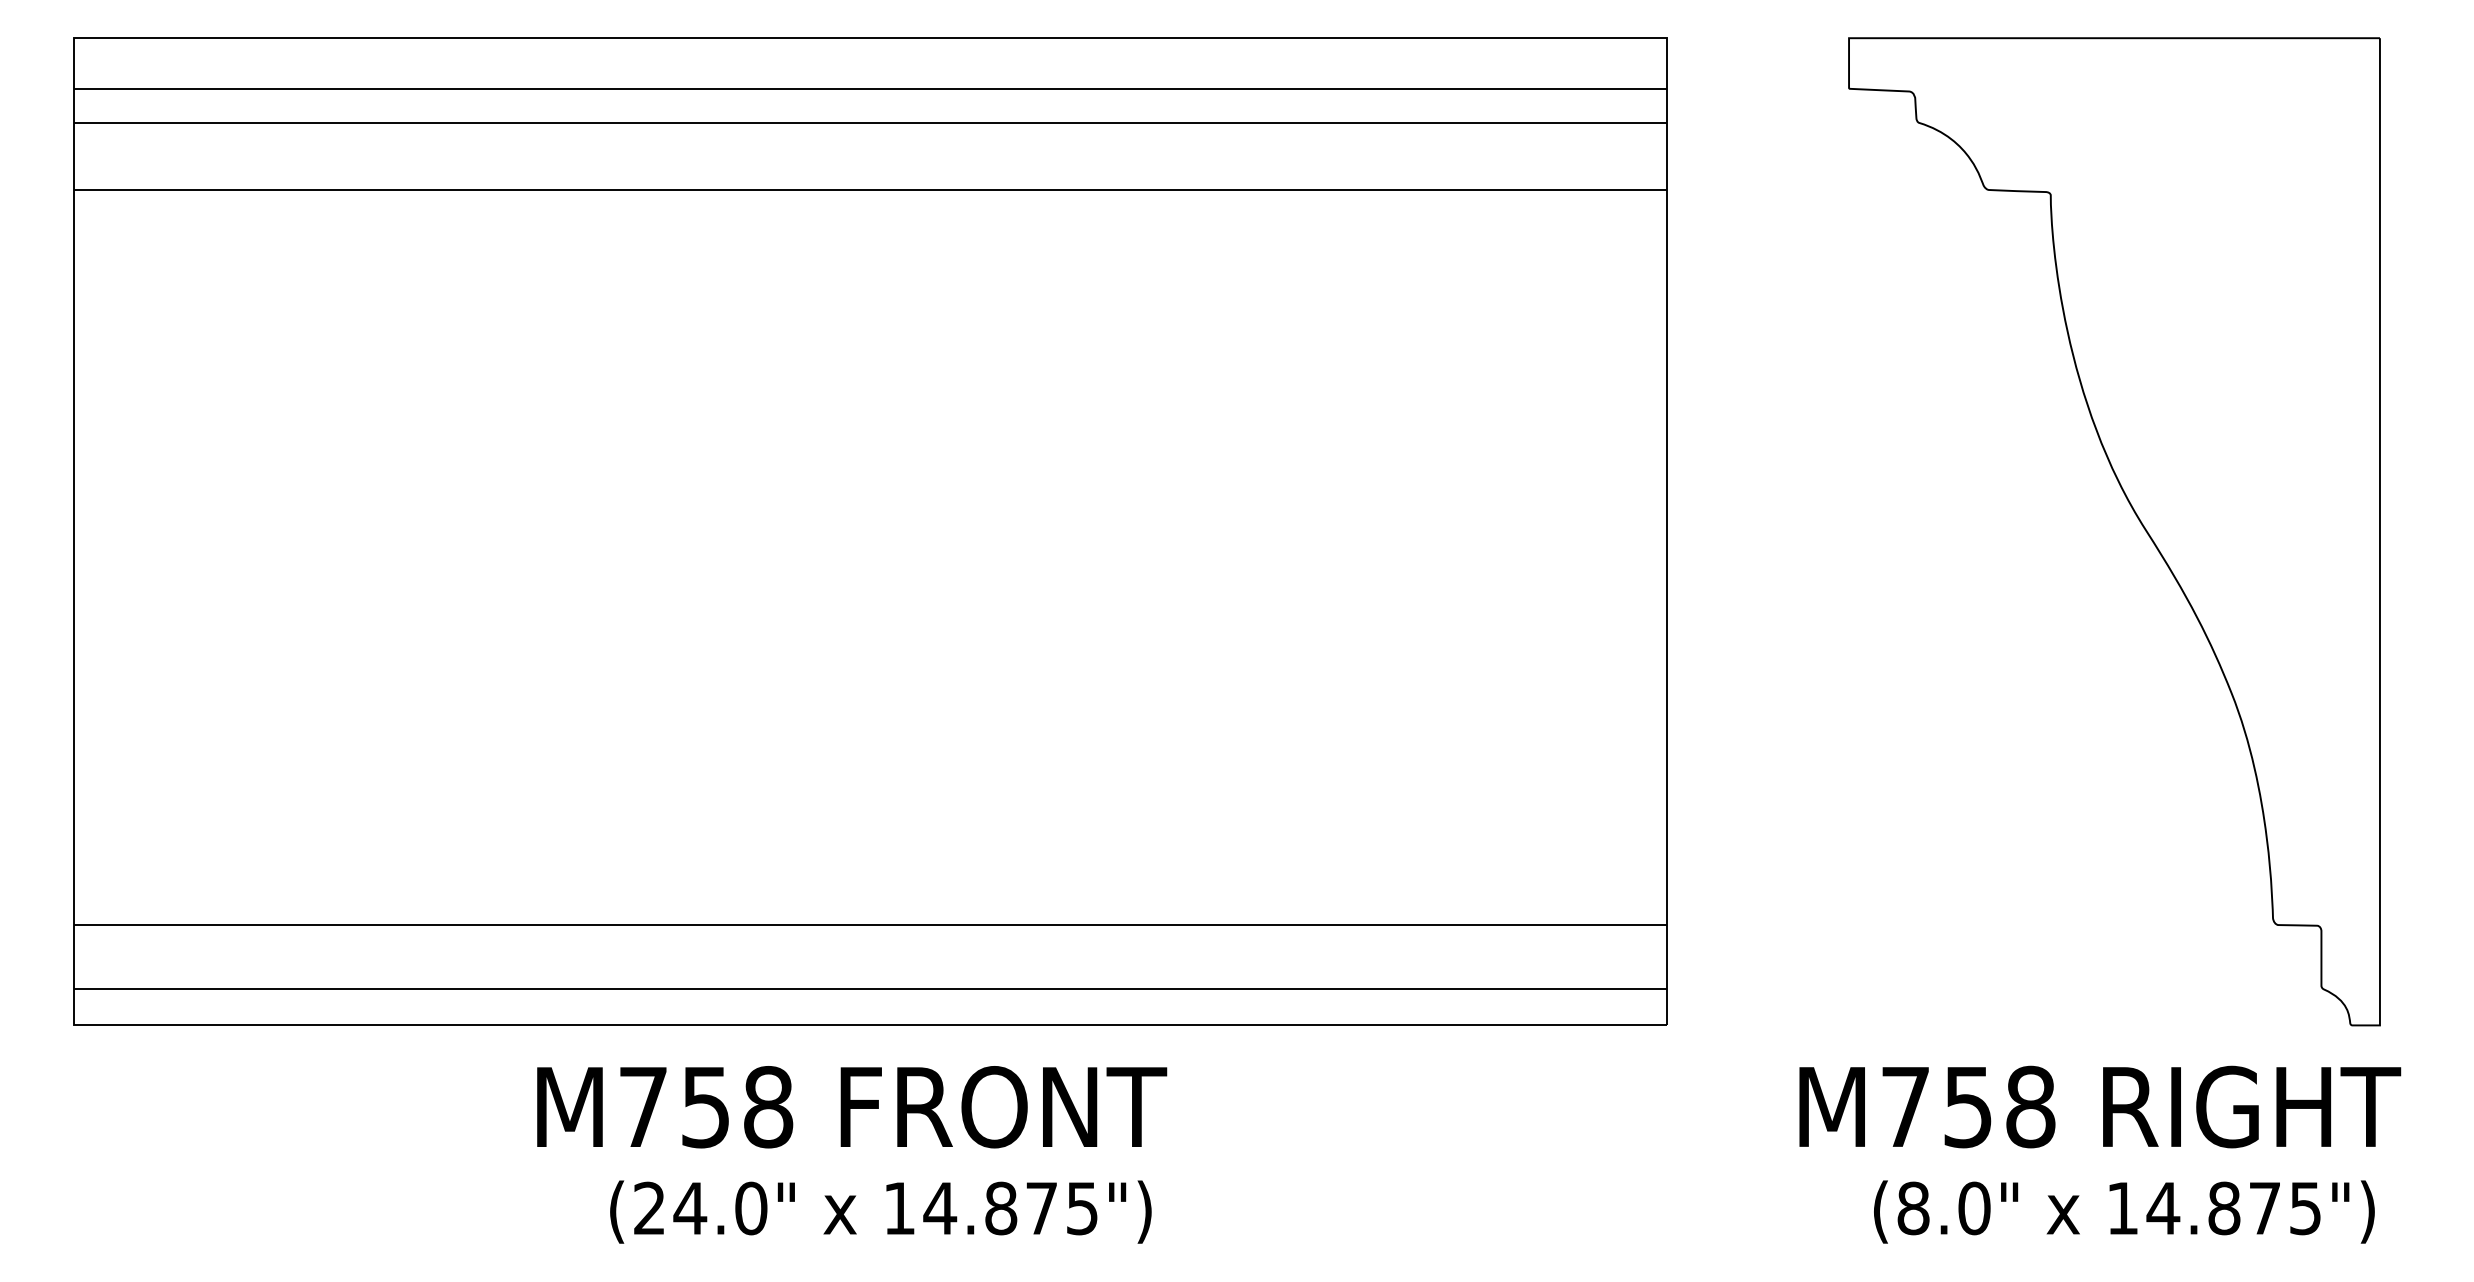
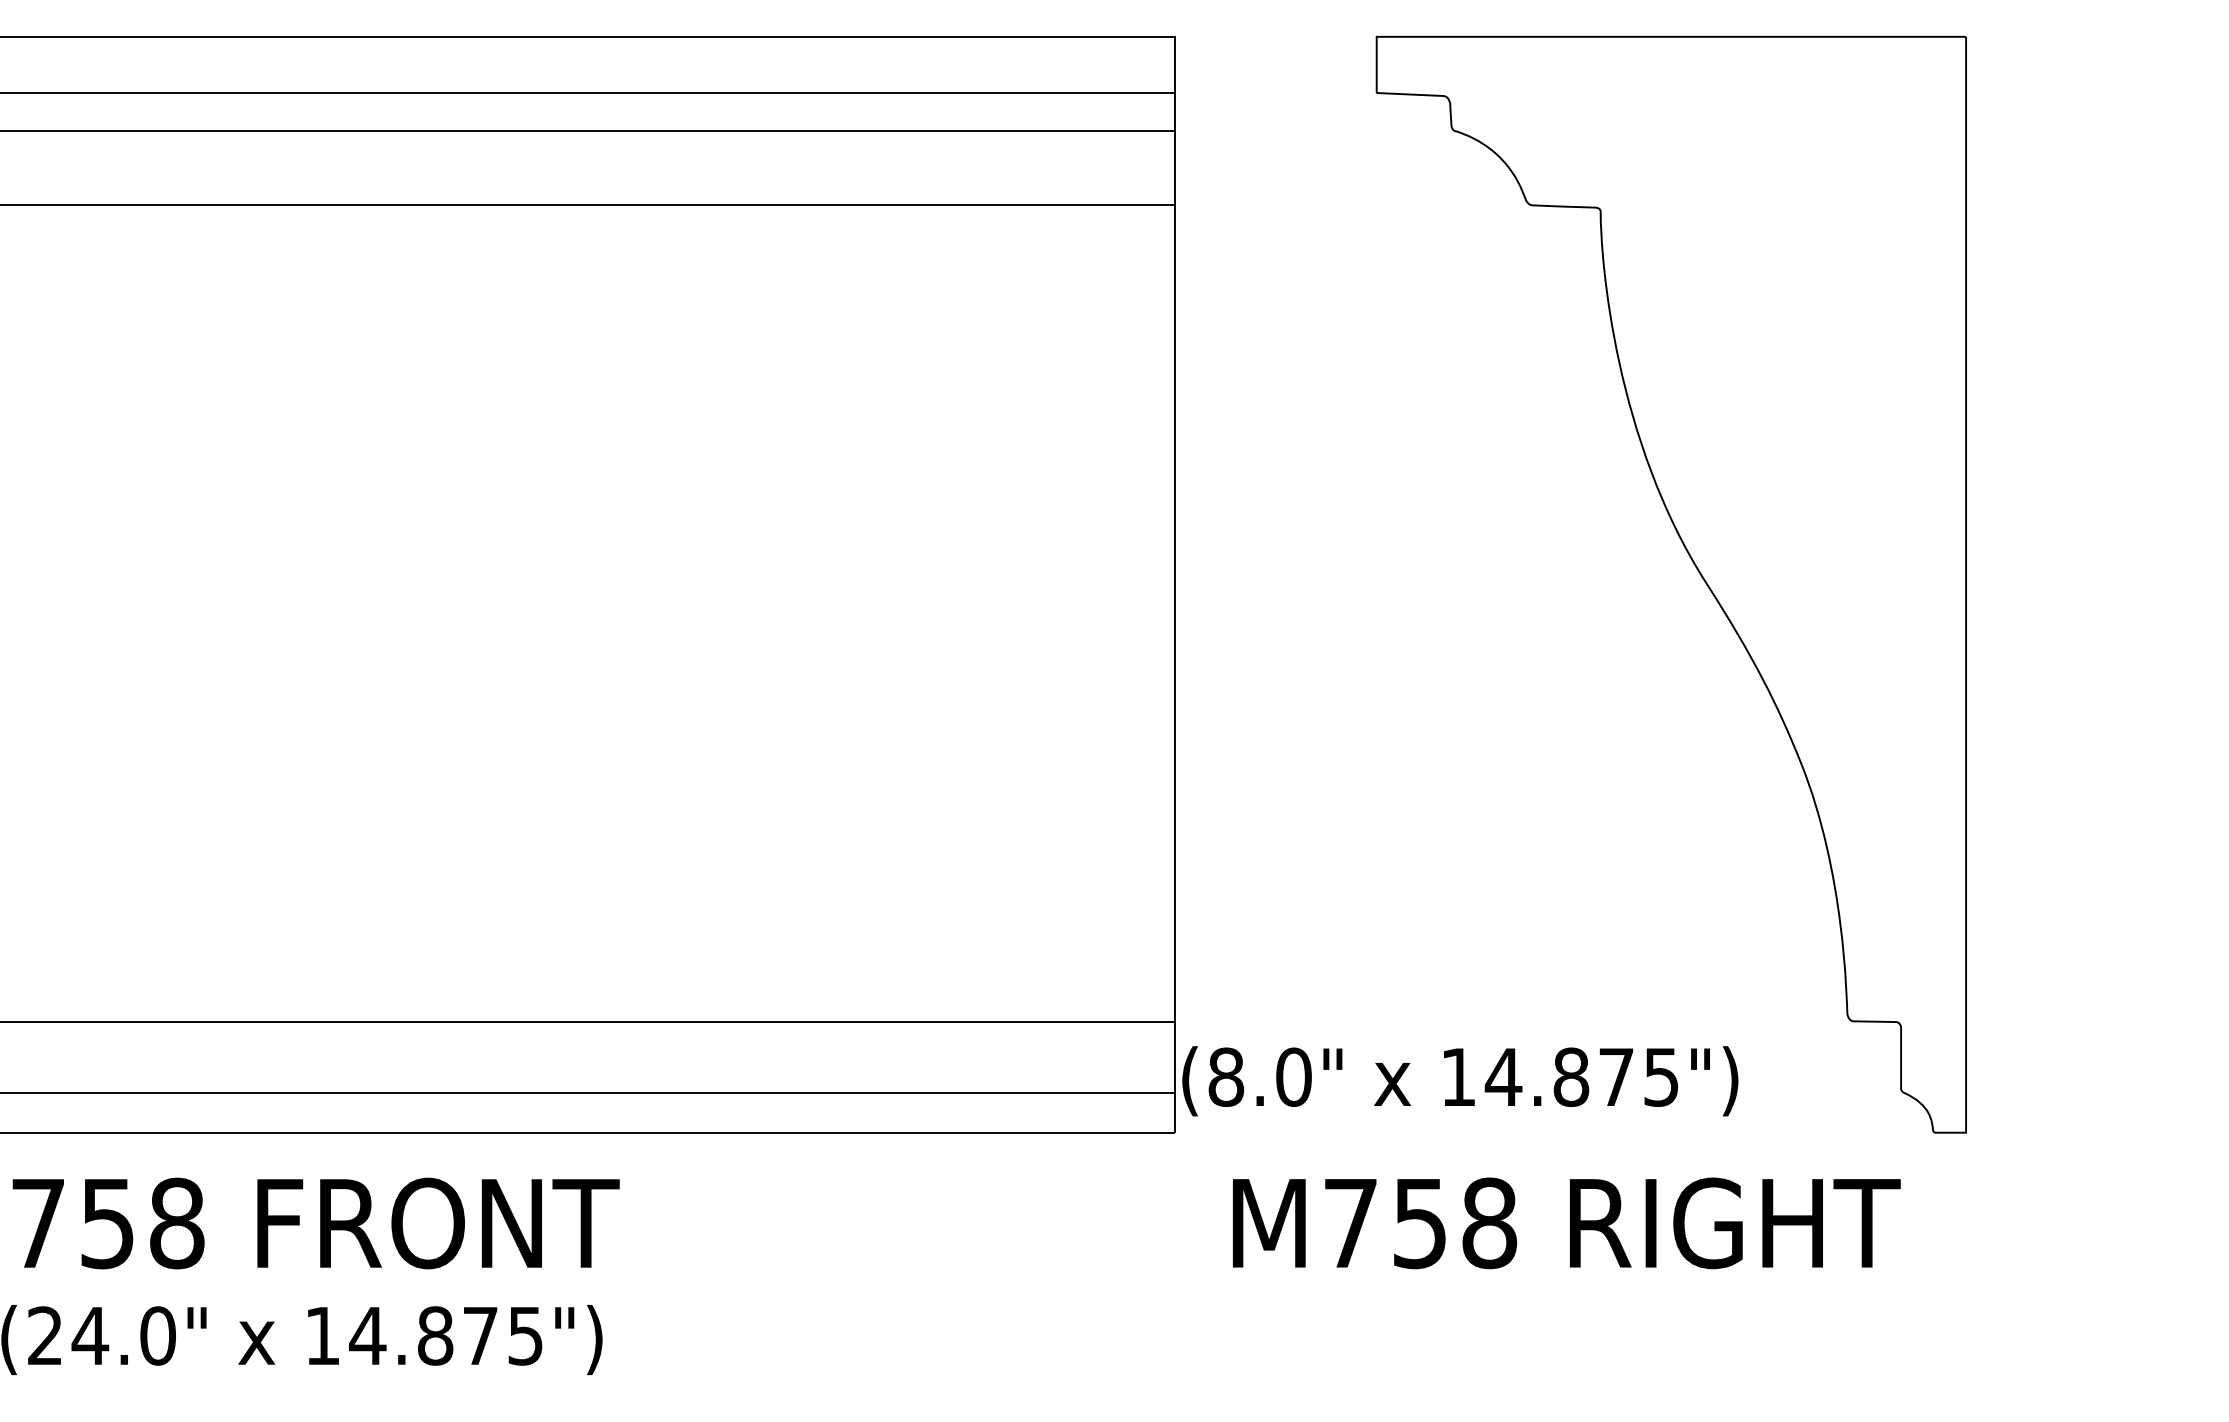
text: (2100, 1106) -> (1567, 1222), moved
text: (2124, 1211) -> (1460, 1080), moved

